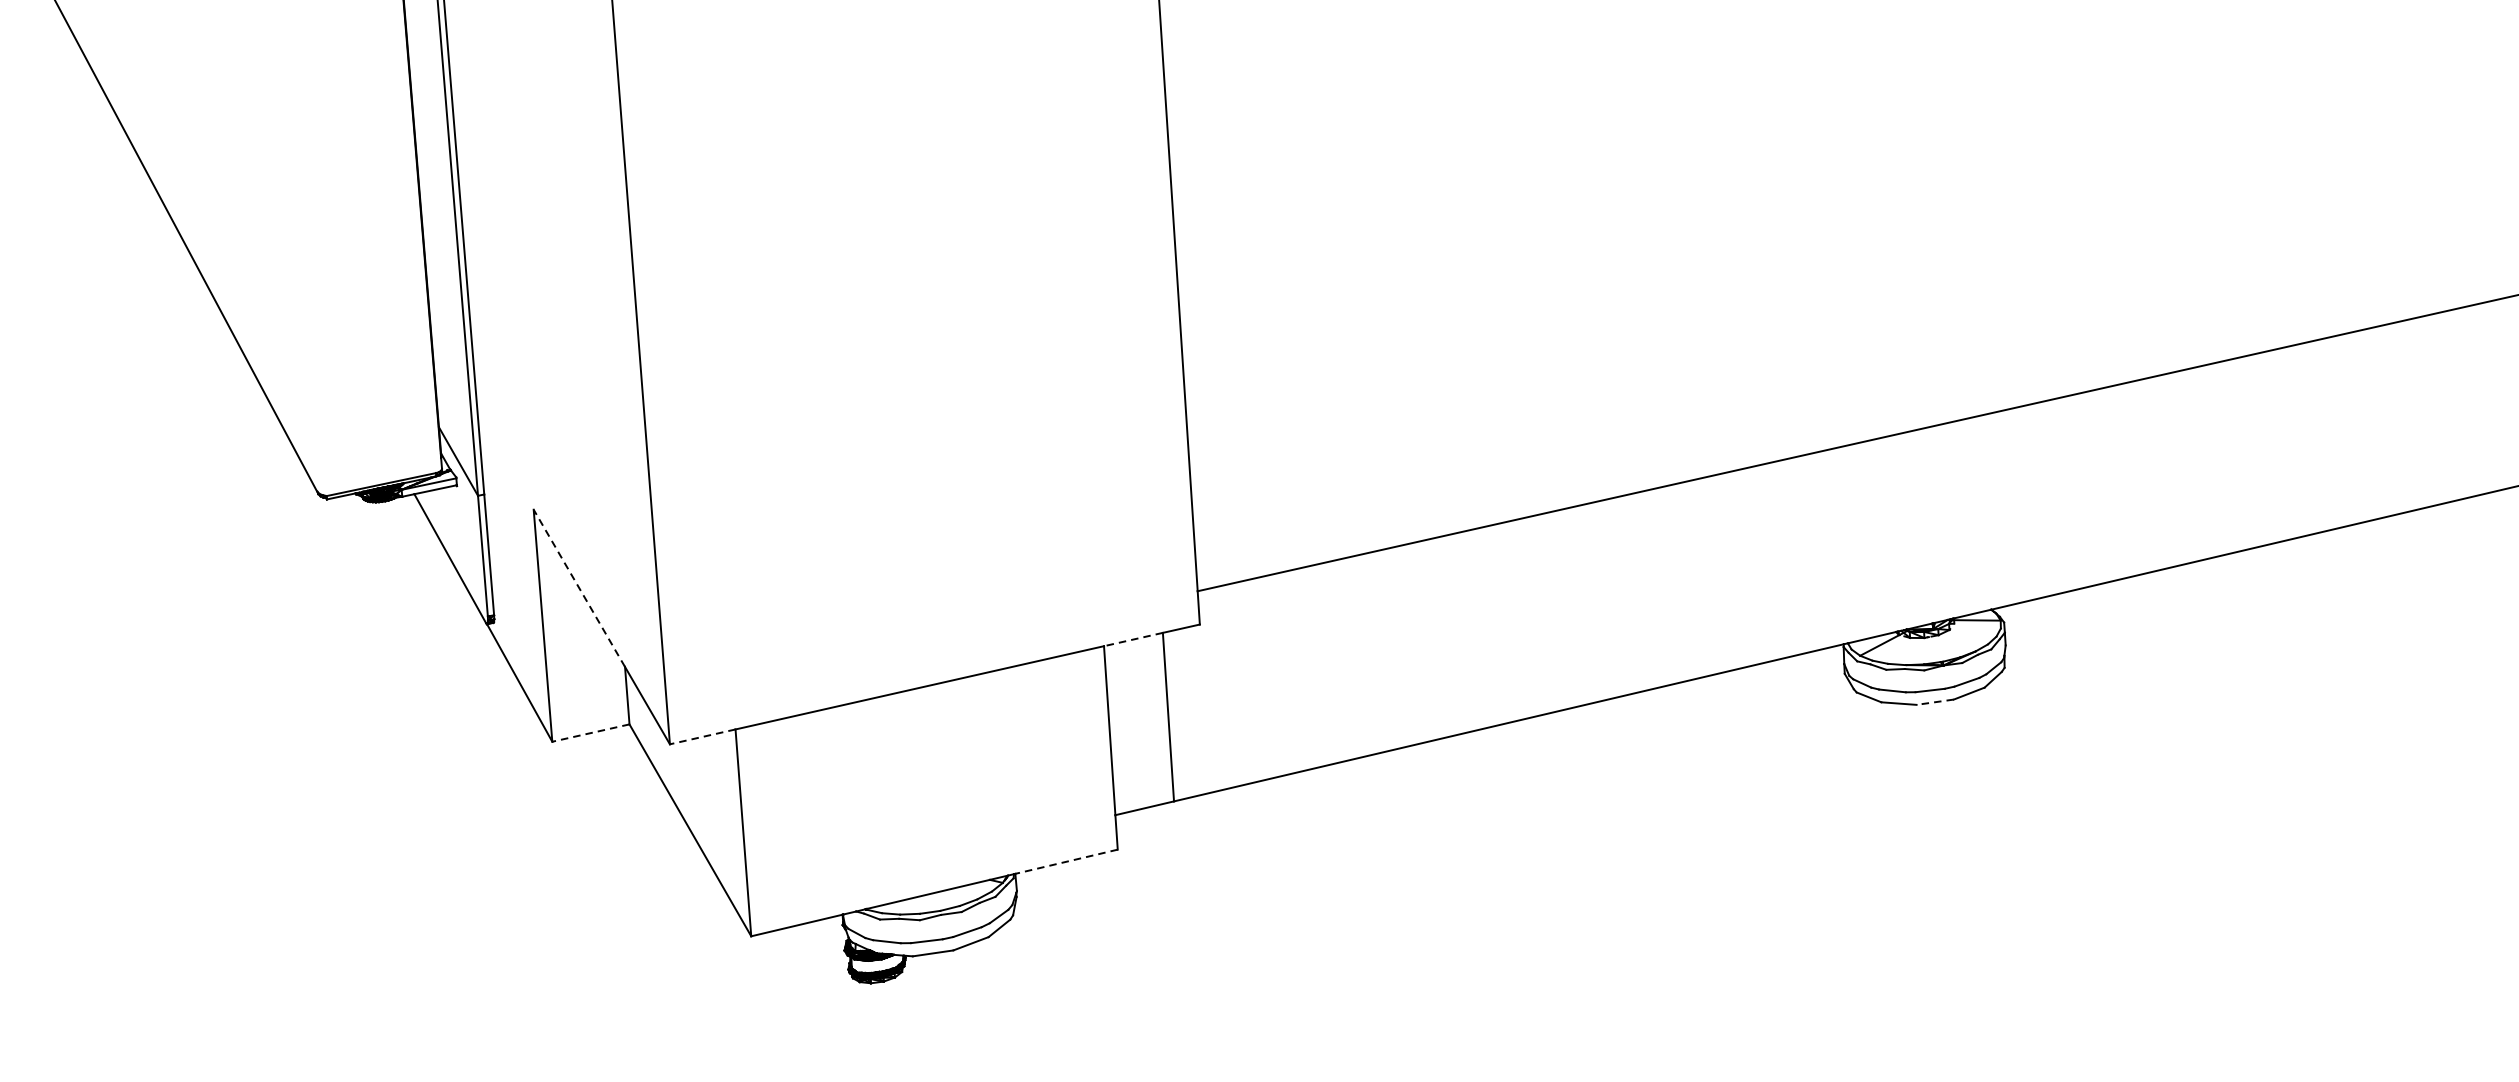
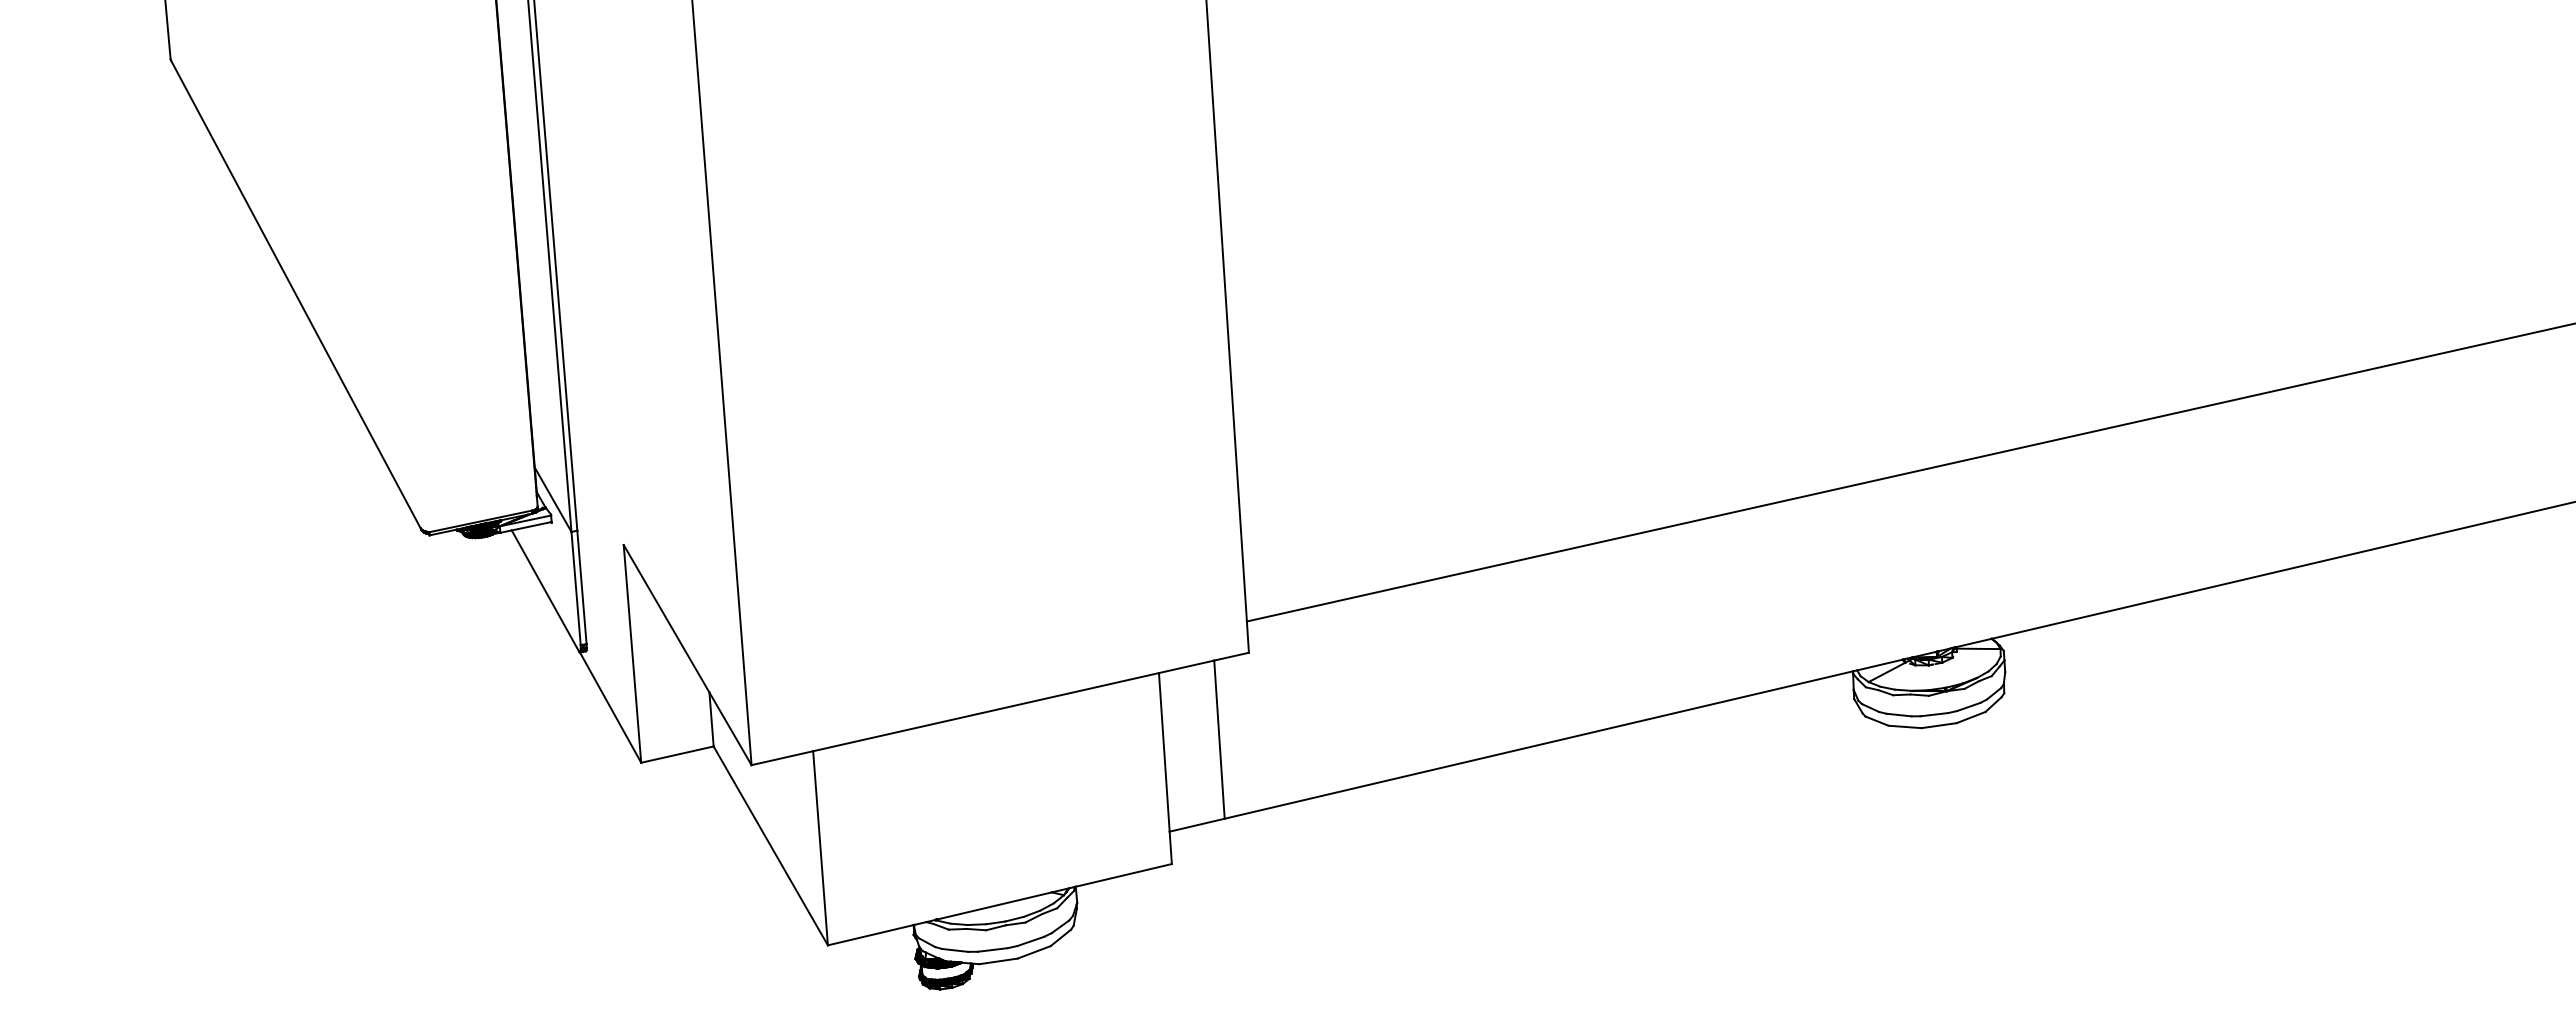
line: (579, 588) -> (666, 618), dashed -> solid
line: (1133, 639) -> (1186, 666), dashed -> solid
line: (1935, 702) -> (1939, 725), dashed -> solid
line: (589, 732) -> (676, 754), dashed -> solid
line: (702, 737) -> (782, 758), dashed -> solid
line: (1066, 861) -> (1123, 875), dashed -> solid

